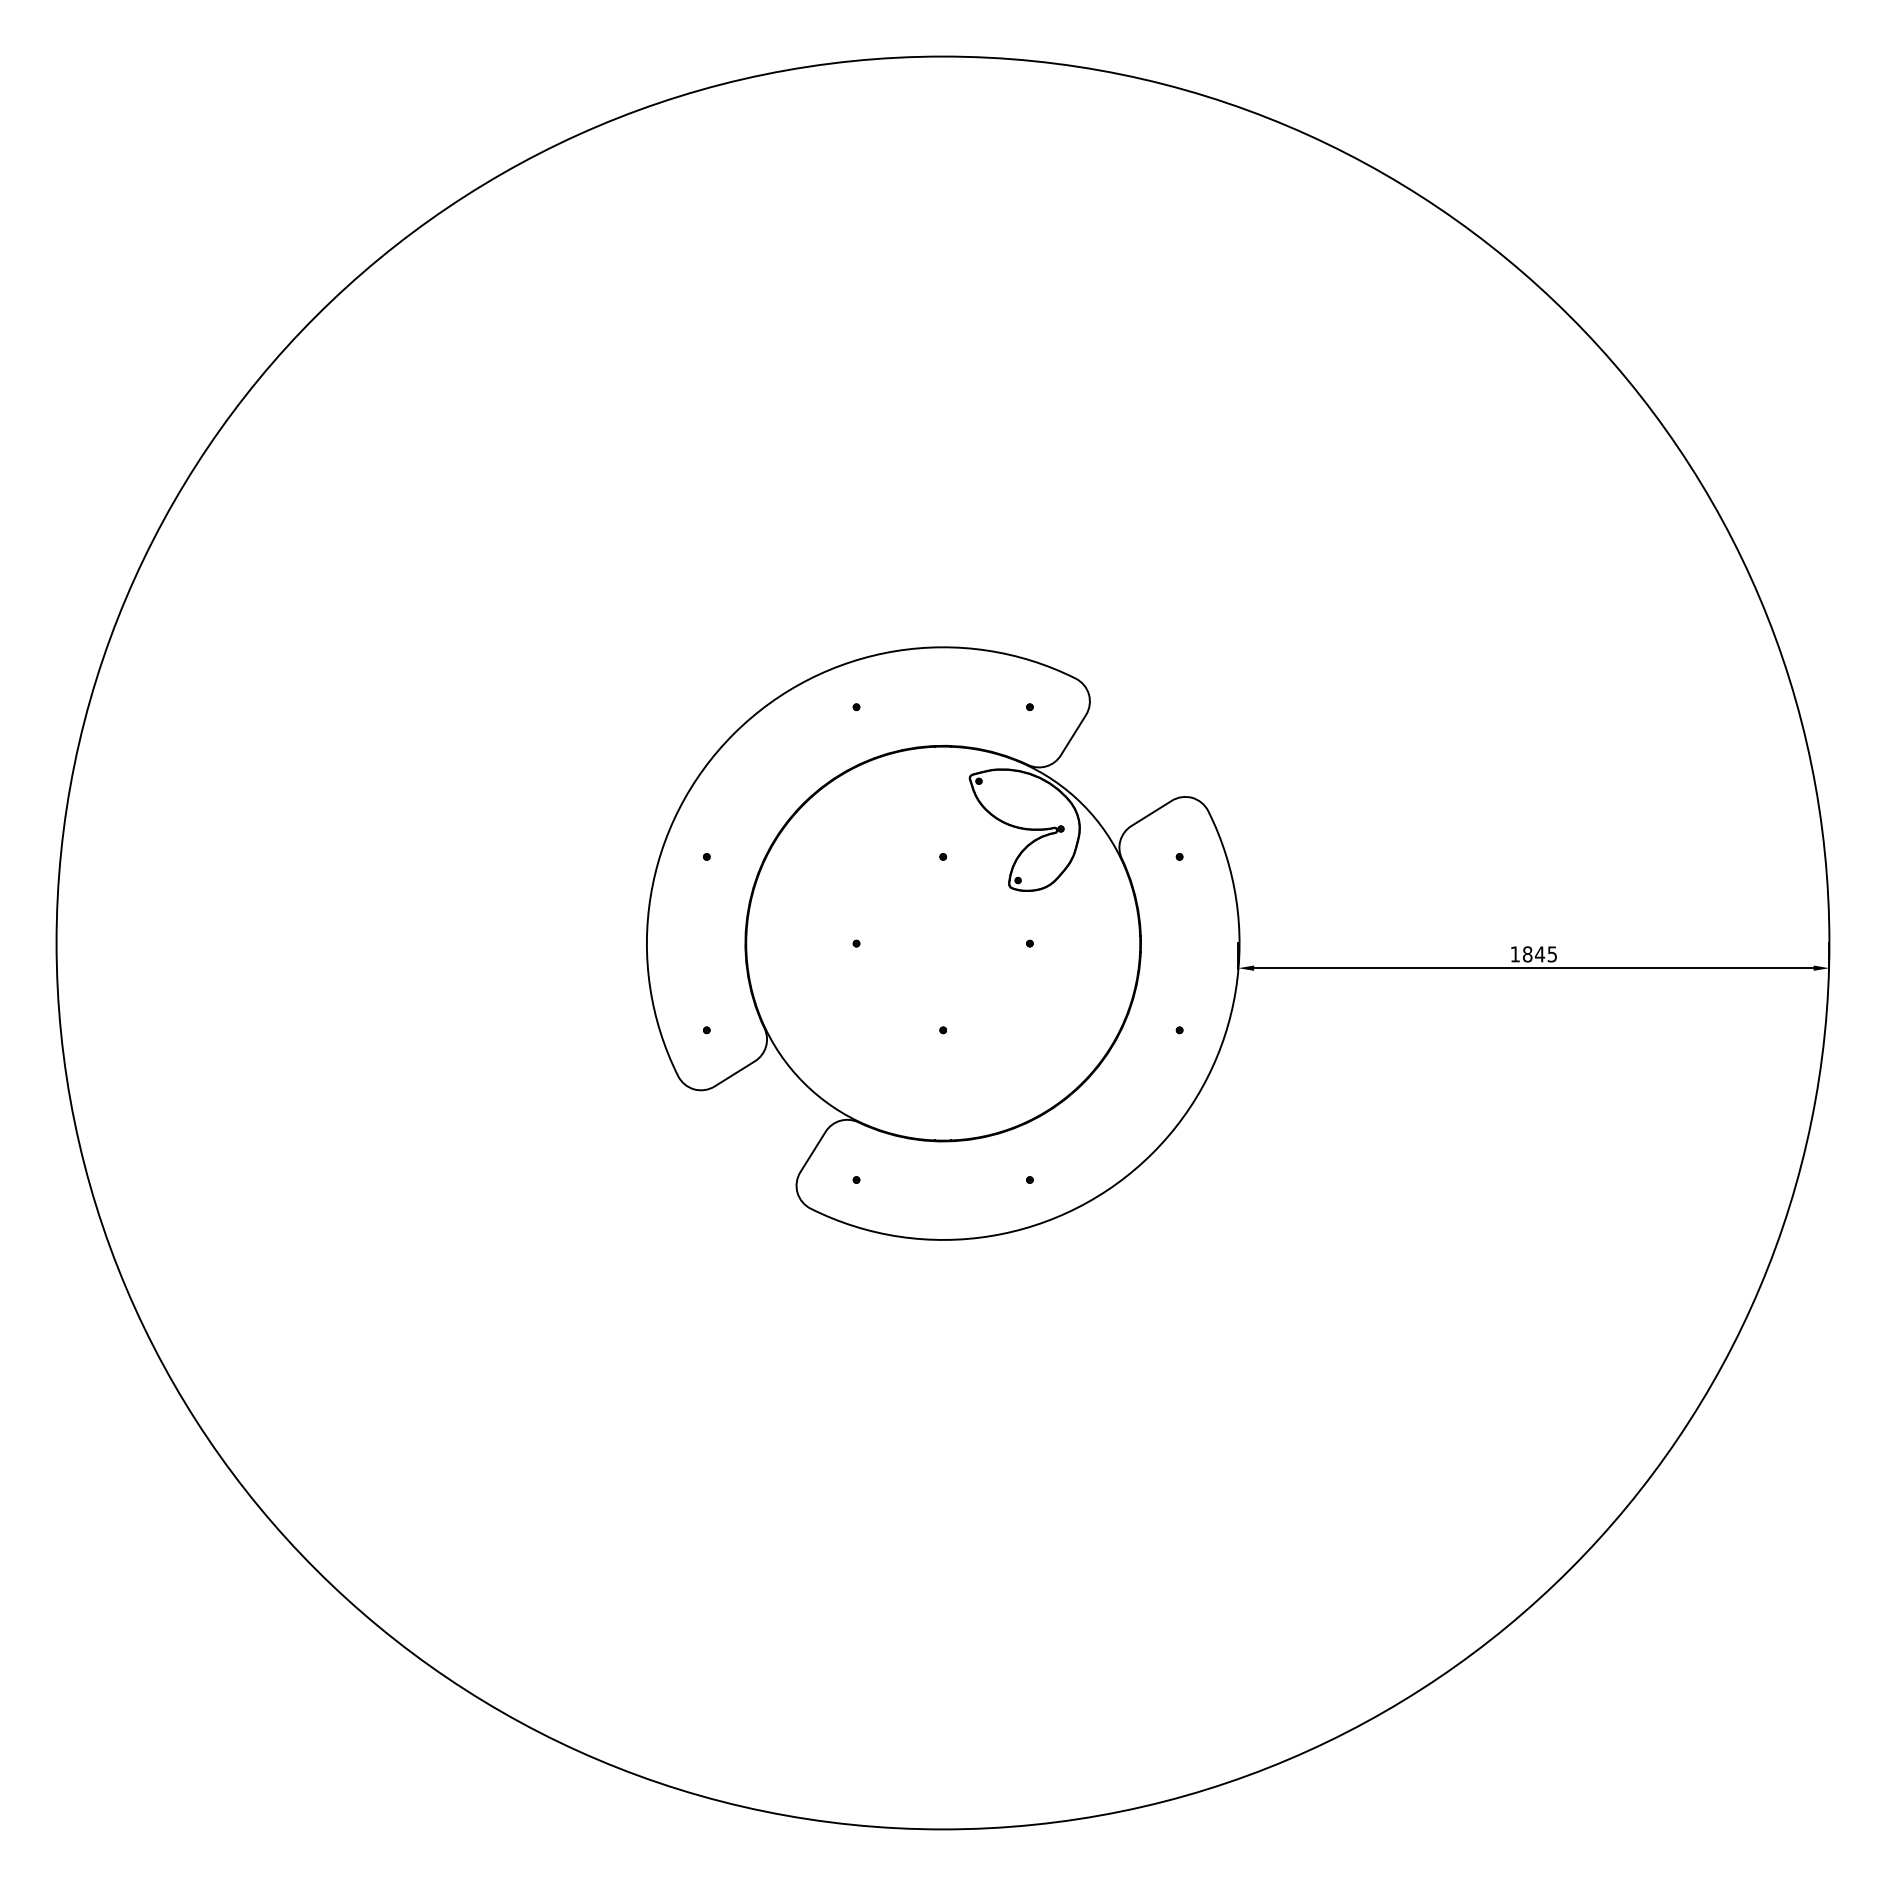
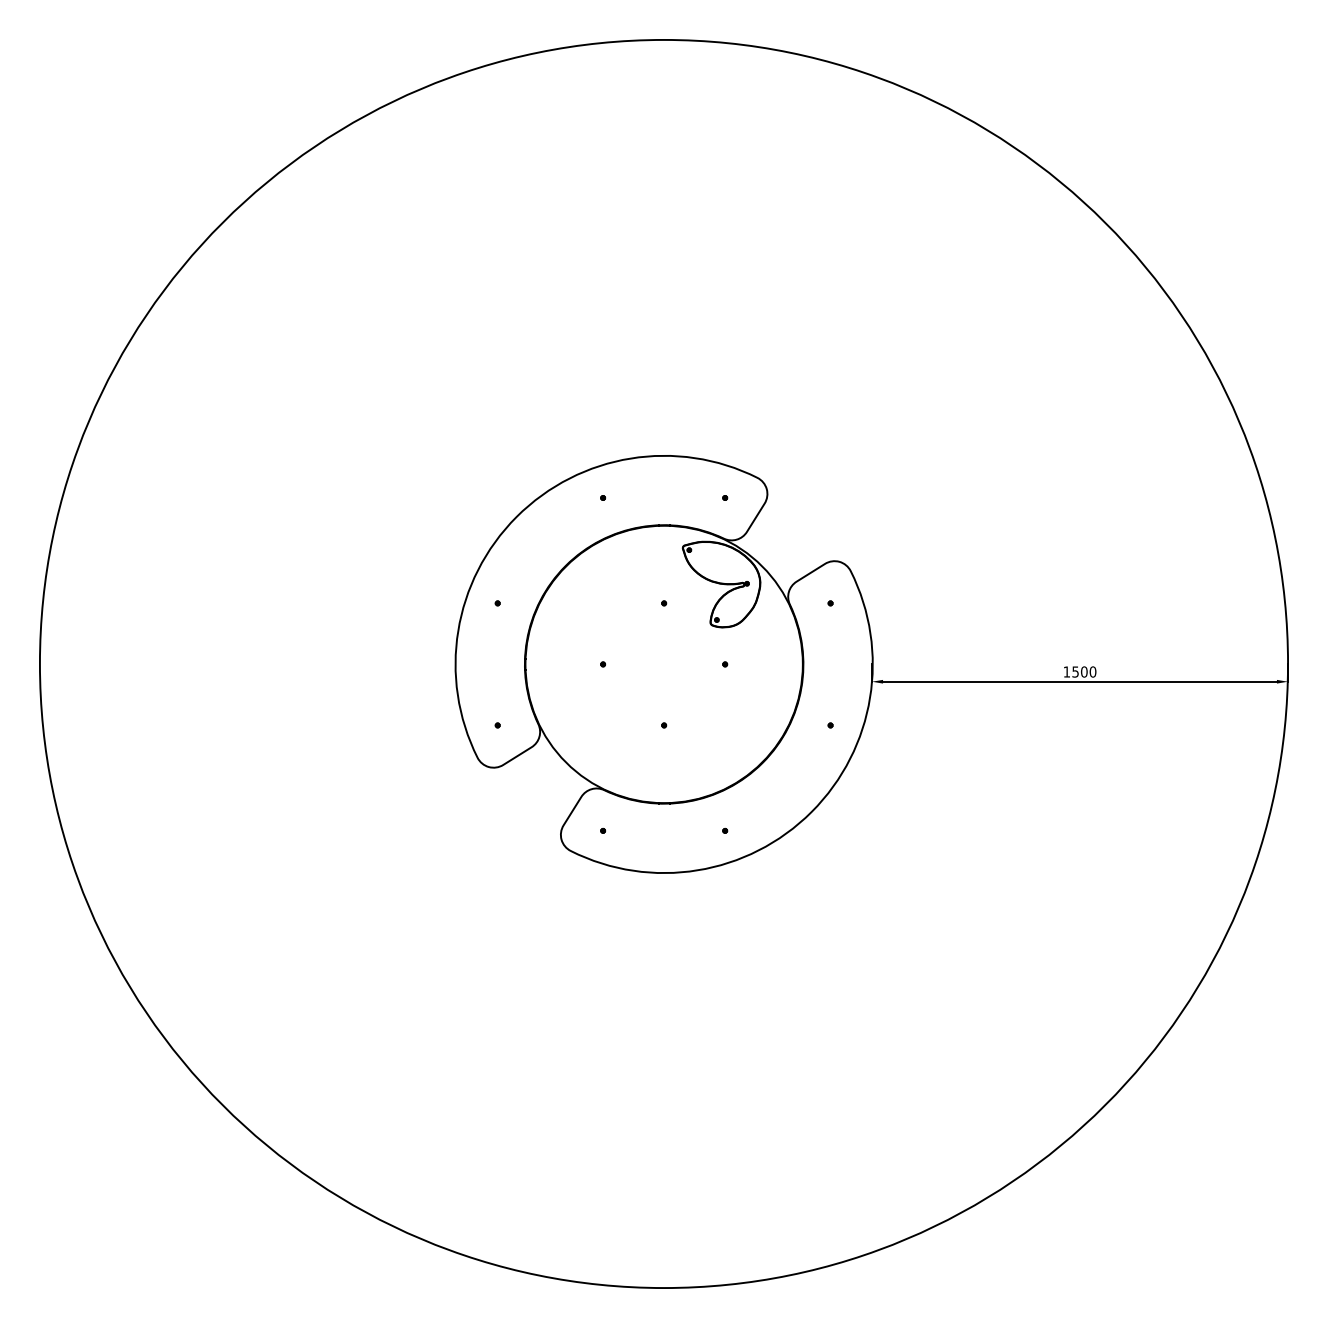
text: (1540, 954) -> (1084, 672), 1845 -> 1500

